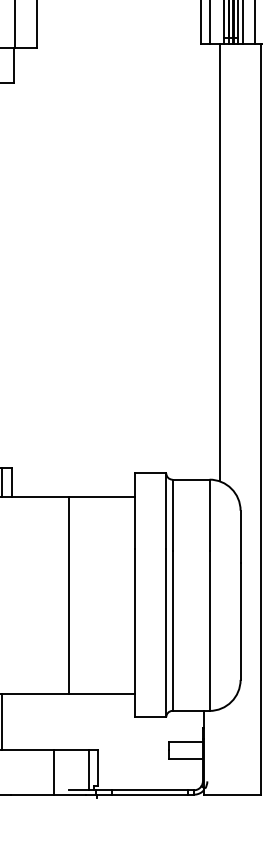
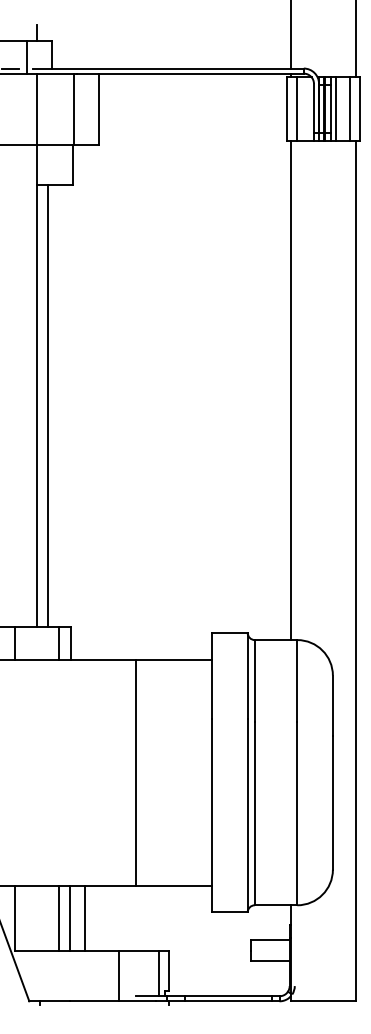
line: (220, 262) -> (291, 390), moved
line: (10, 721) -> (69, 917), added
line: (24, 721) -> (85, 917), added

